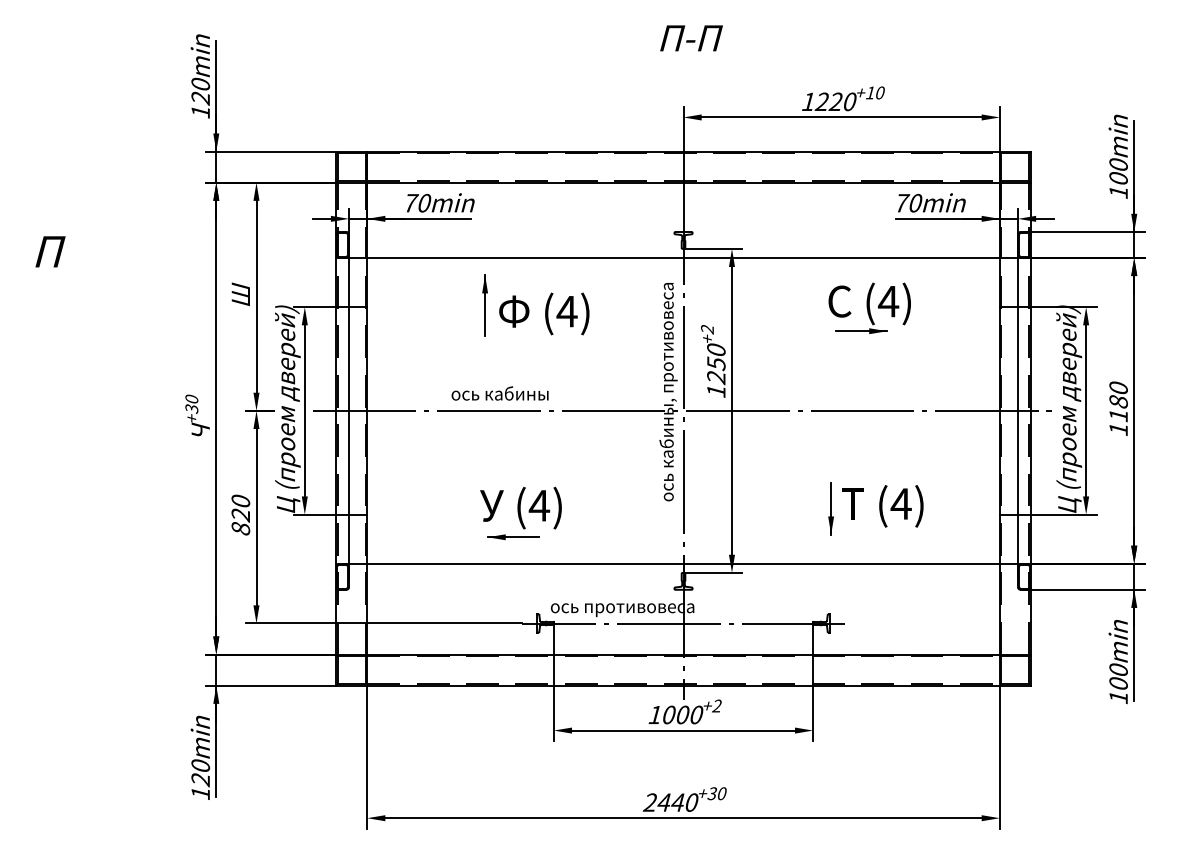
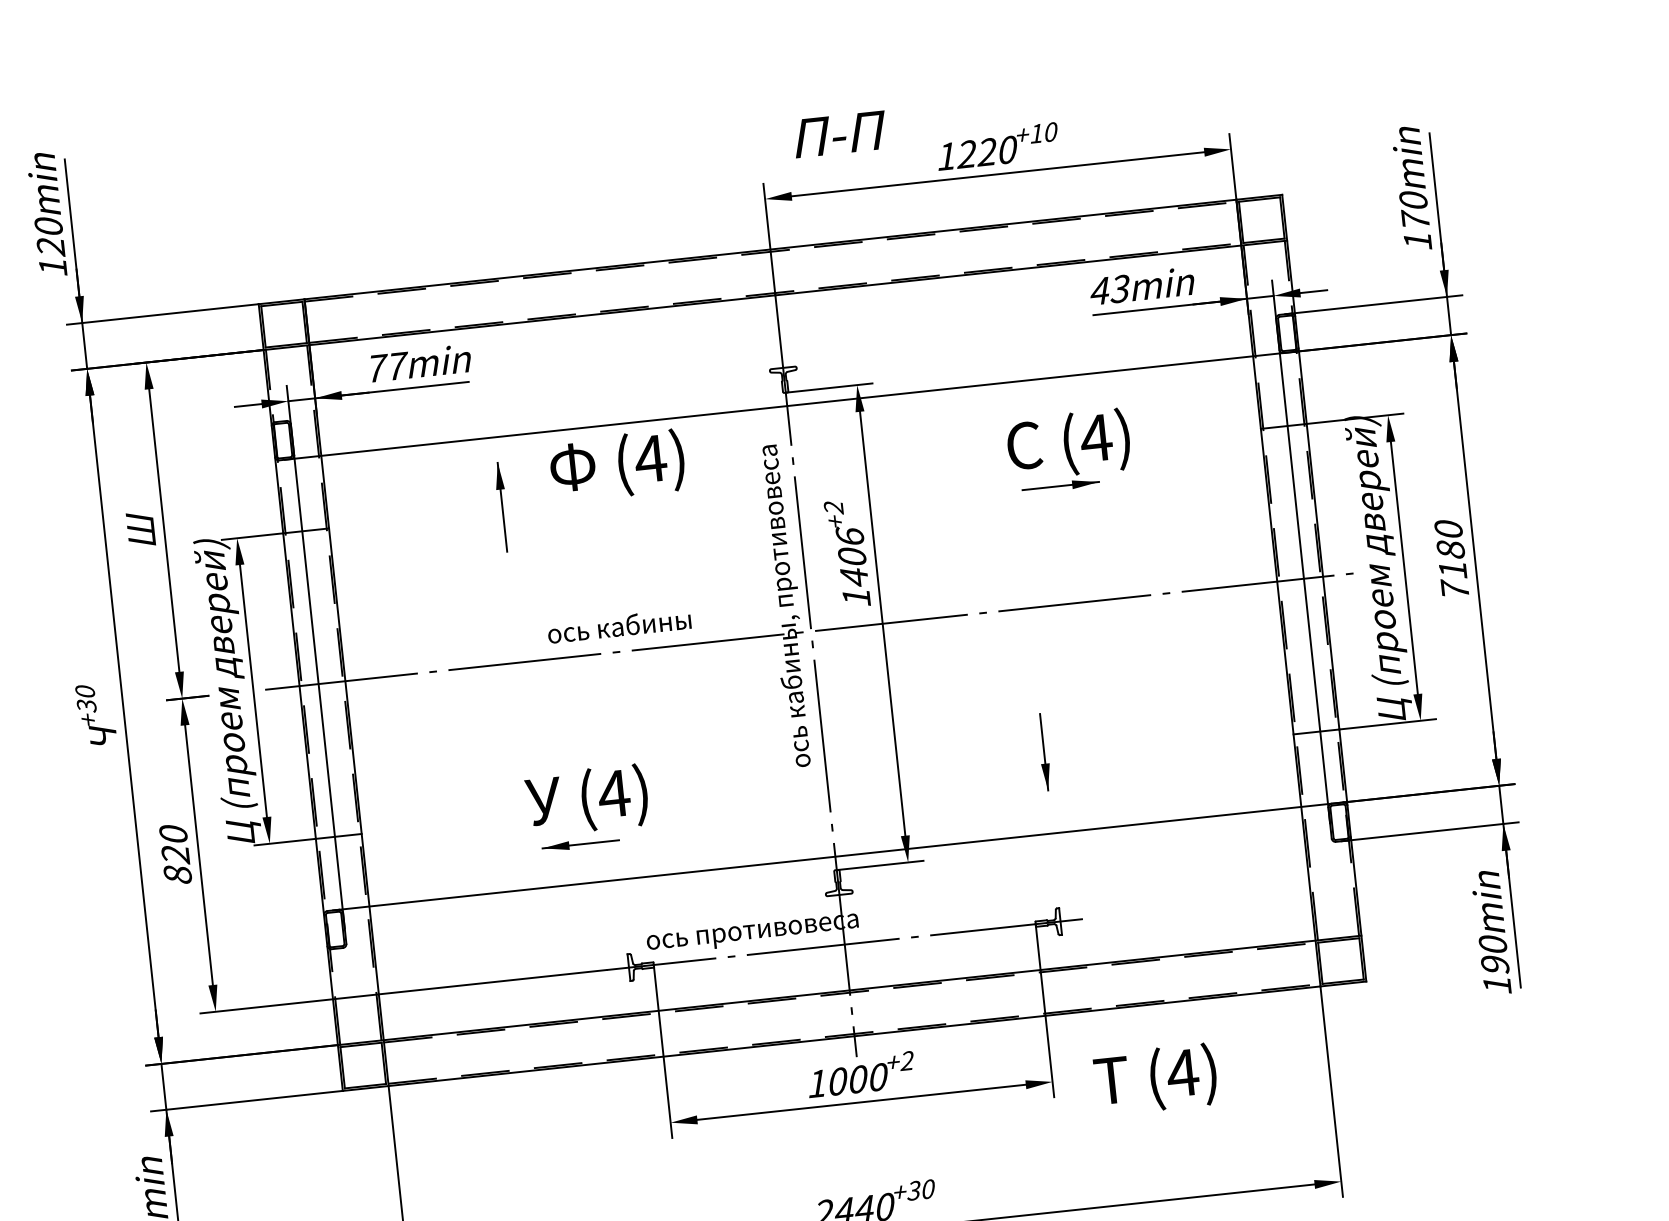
text: (691, 38) -> (840, 134), moved
text: (1118, 177) -> (1415, 219), 100min -> 170min
text: (425, 202) -> (398, 365), 70min -> 77min
text: (908, 203) -> (1110, 290), 70min -> 43min
text: (544, 313) -> (617, 465), moved
text: (716, 363) -> (852, 556), 1250 -> 1406
text: (499, 393) -> (618, 626), moved
text: (1118, 428) -> (1454, 588), 1180 -> 7180
text: (882, 506) -> (1155, 1079), moved
text: (1118, 683) -> (1494, 964), 100min -> 190min

